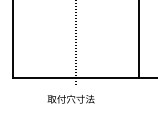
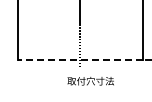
line: (75, 77) -> (80, 59), solid -> dashed
text: (70, 99) -> (90, 81), moved

